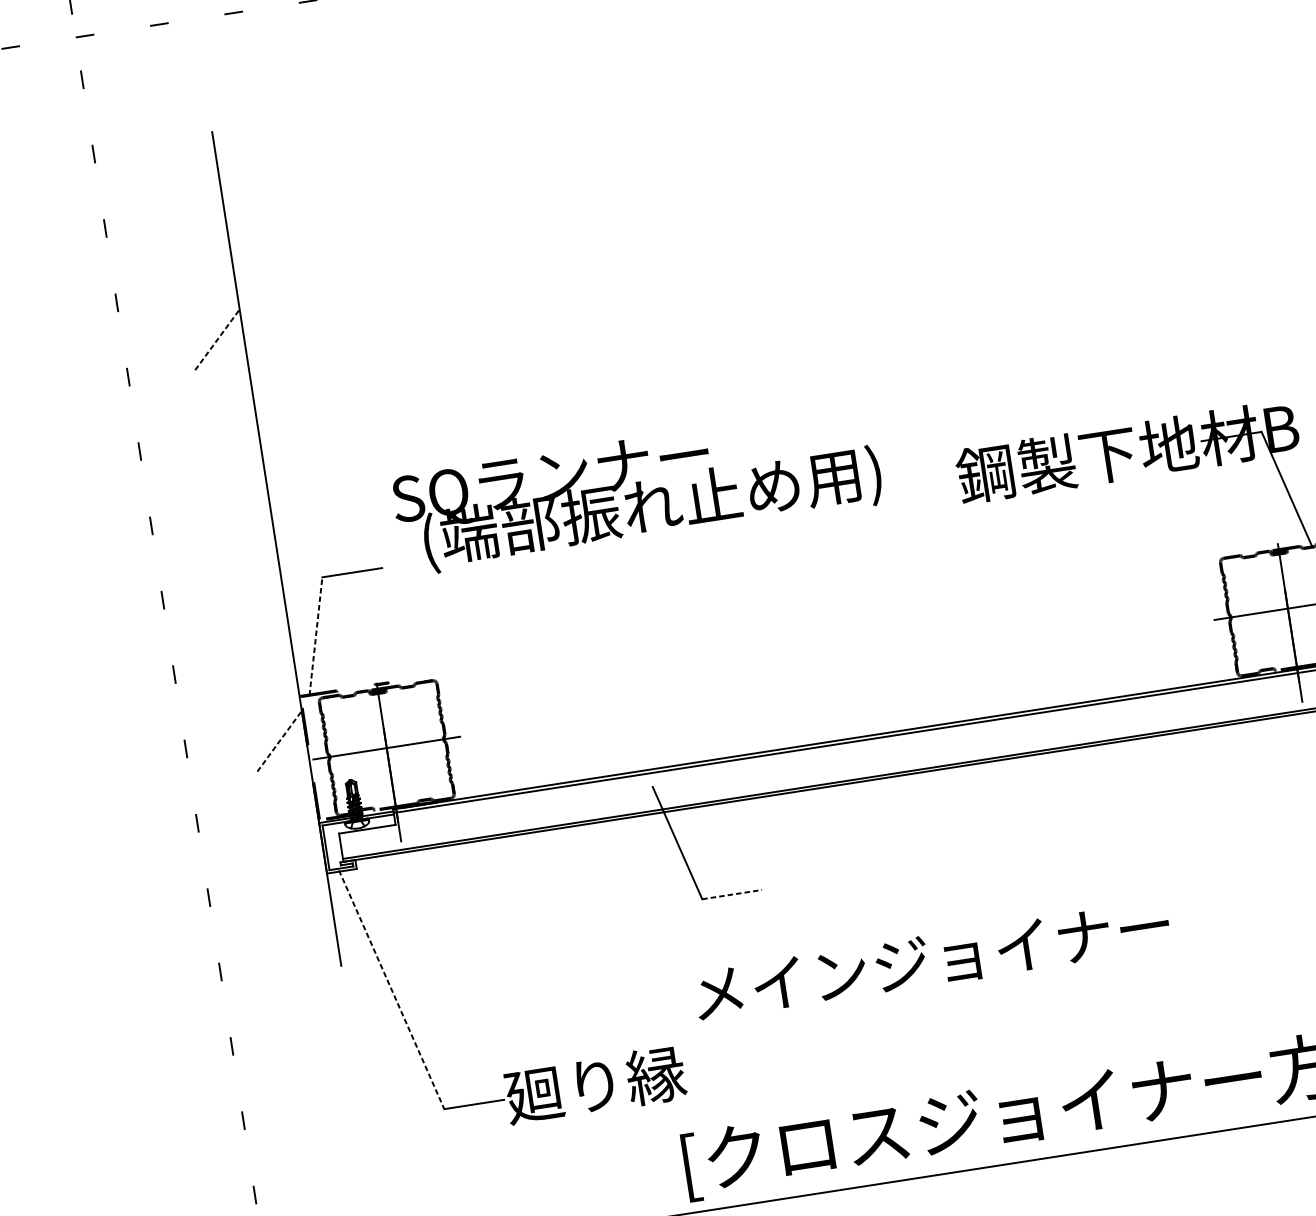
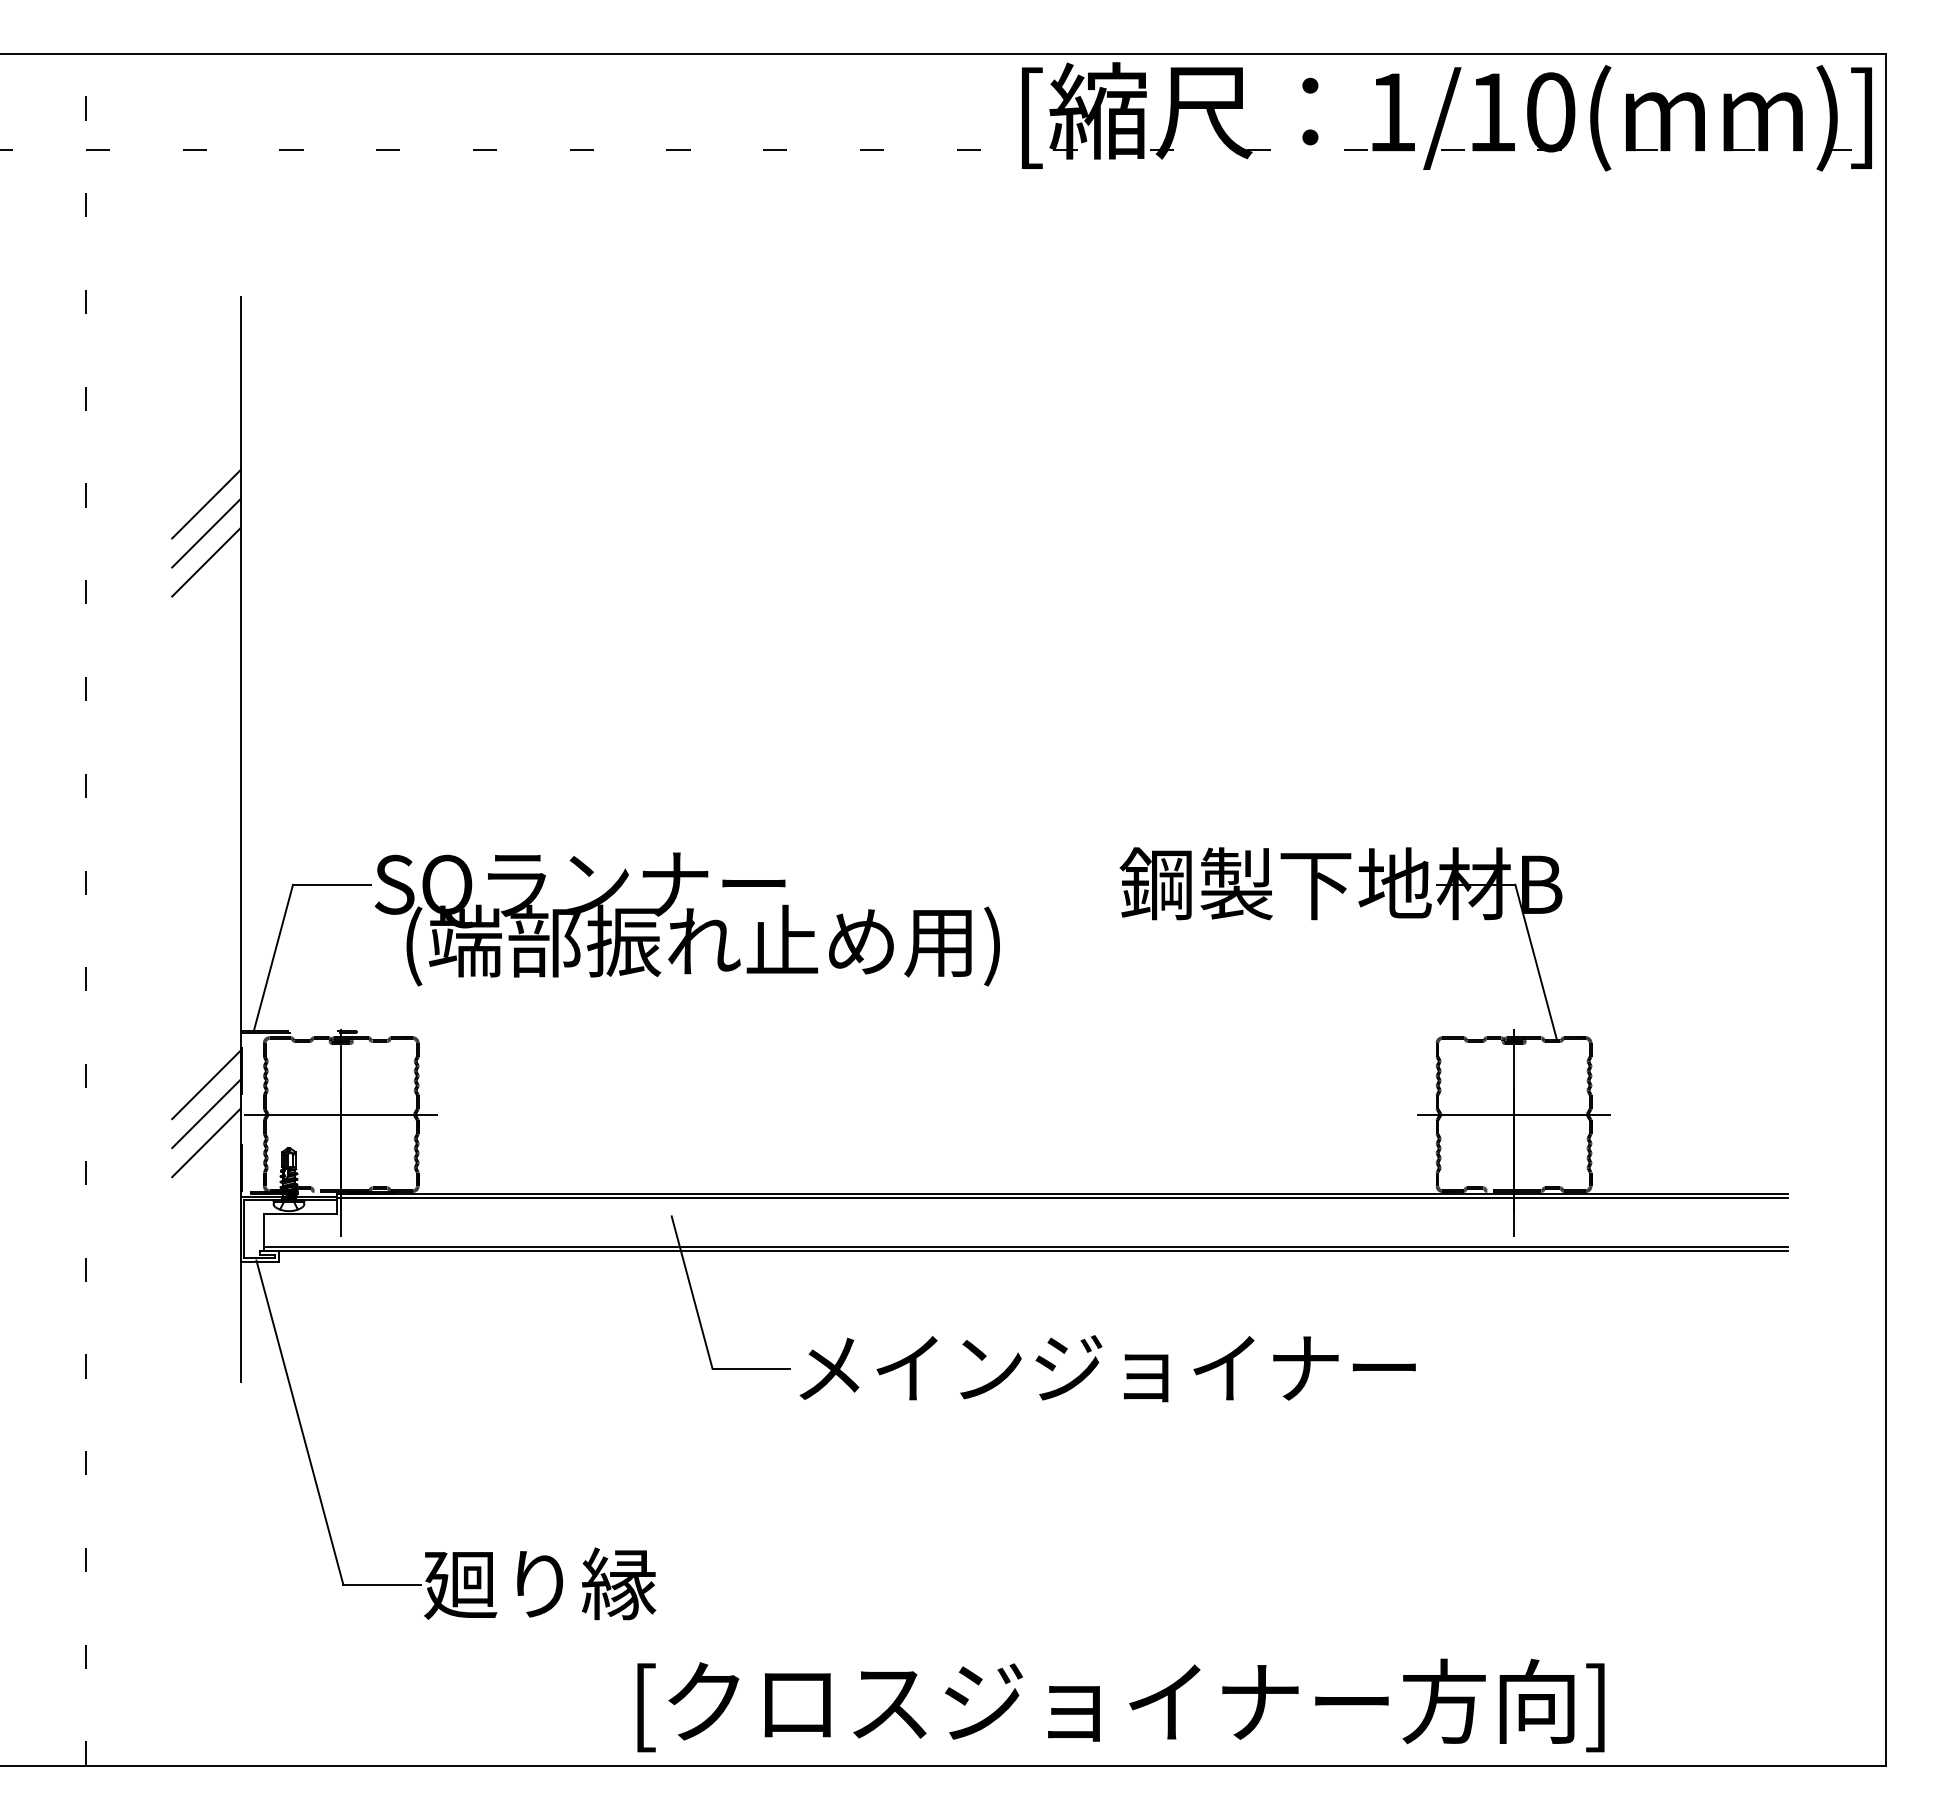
line: (210, 295) -> (206, 504), added
line: (214, 317) -> (206, 533), added
line: (217, 339) -> (206, 561), dashed -> solid
text: (636, 490) -> (686, 919), moved
line: (316, 636) -> (273, 958), dashed -> solid
line: (279, 741) -> (206, 1084), dashed -> solid
line: (283, 763) -> (206, 1113), added
line: (286, 785) -> (206, 1142), added
line: (732, 894) -> (751, 1368), dashed -> solid
text: (931, 960) -> (1107, 1368), moved
line: (391, 989) -> (299, 1422), dashed -> solid

